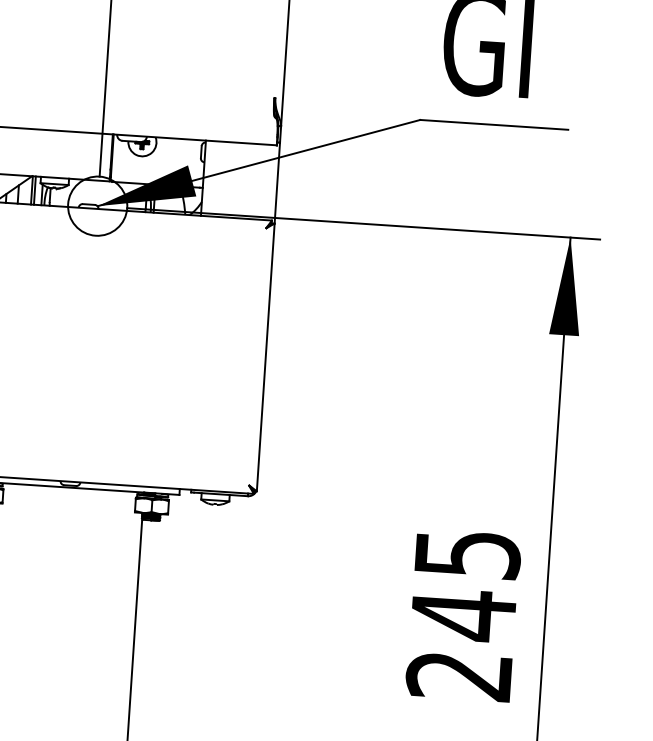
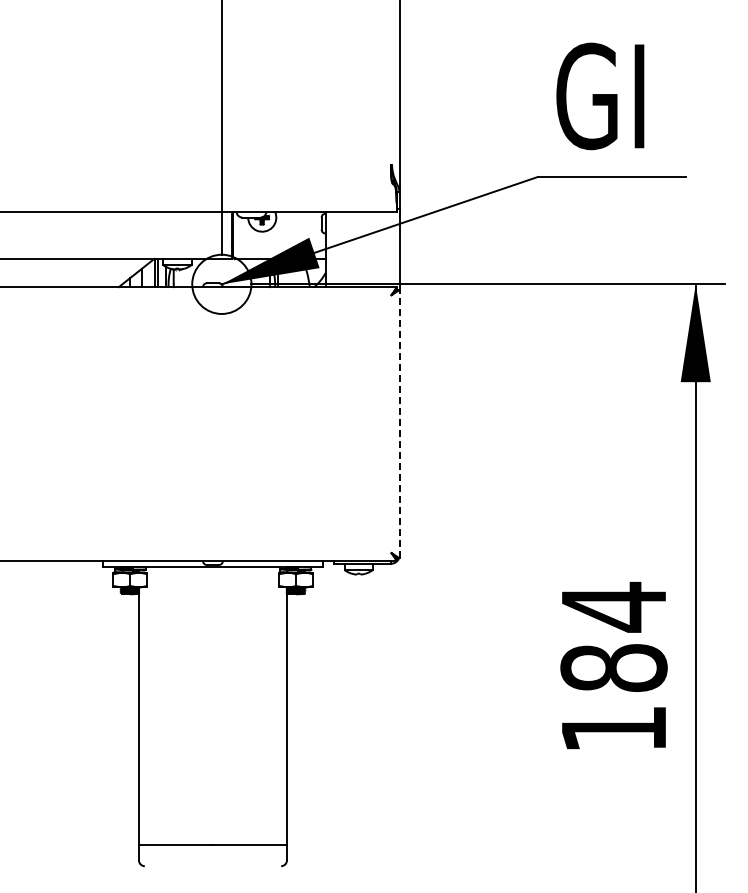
line: (265, 356) -> (399, 423), solid -> dashed
text: (463, 613) -> (613, 666), 245 -> 184

